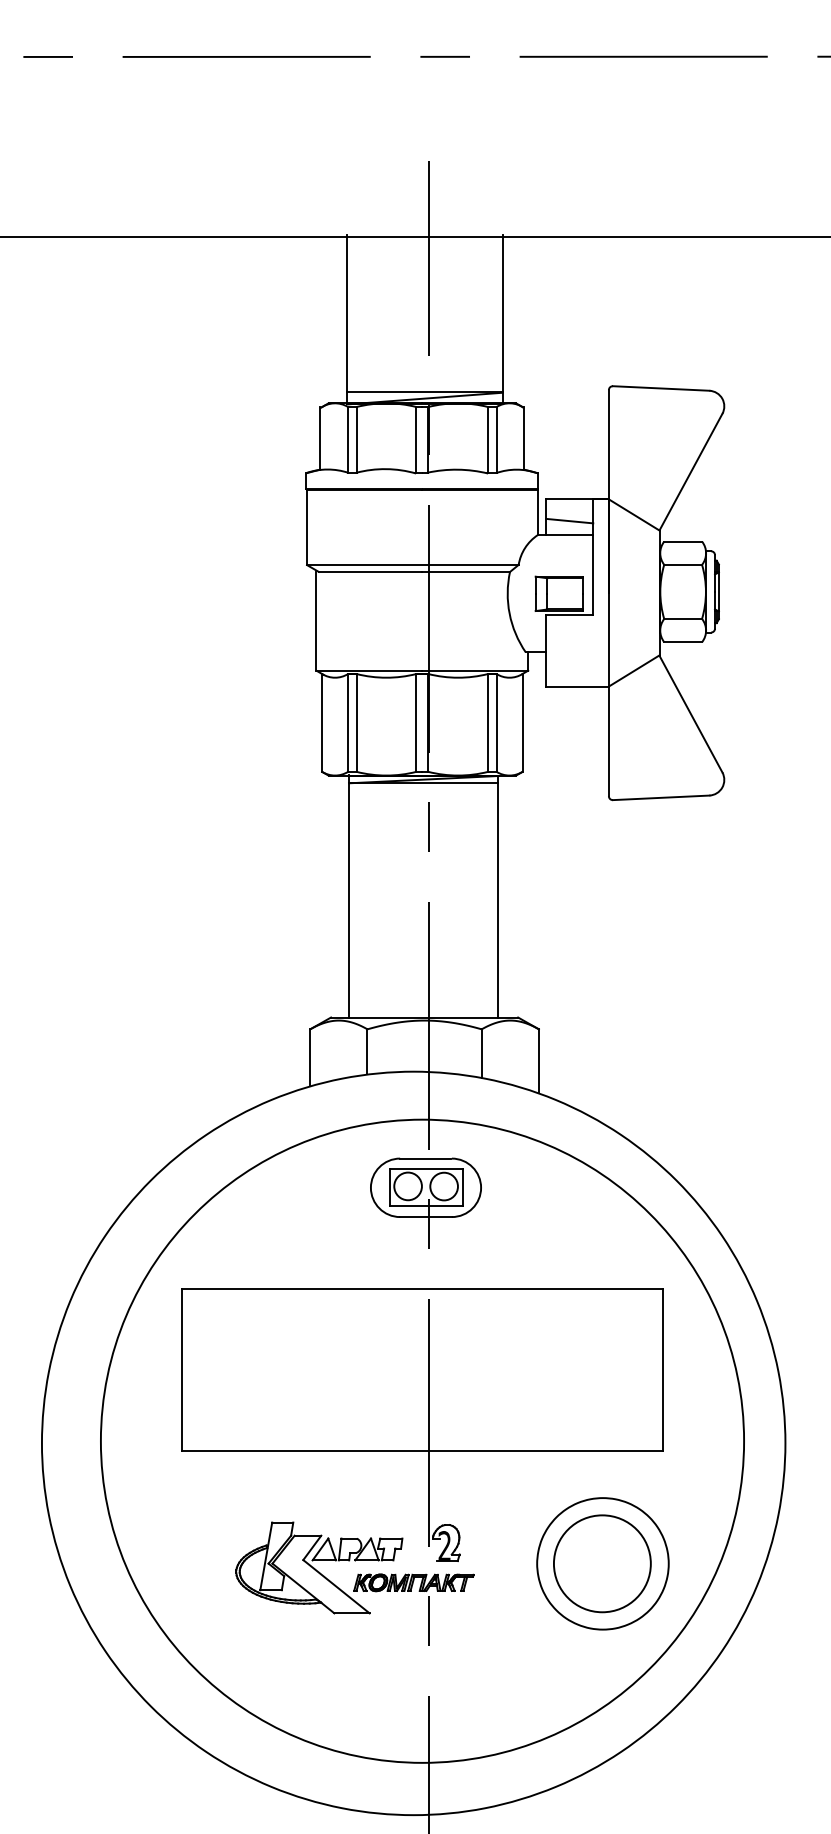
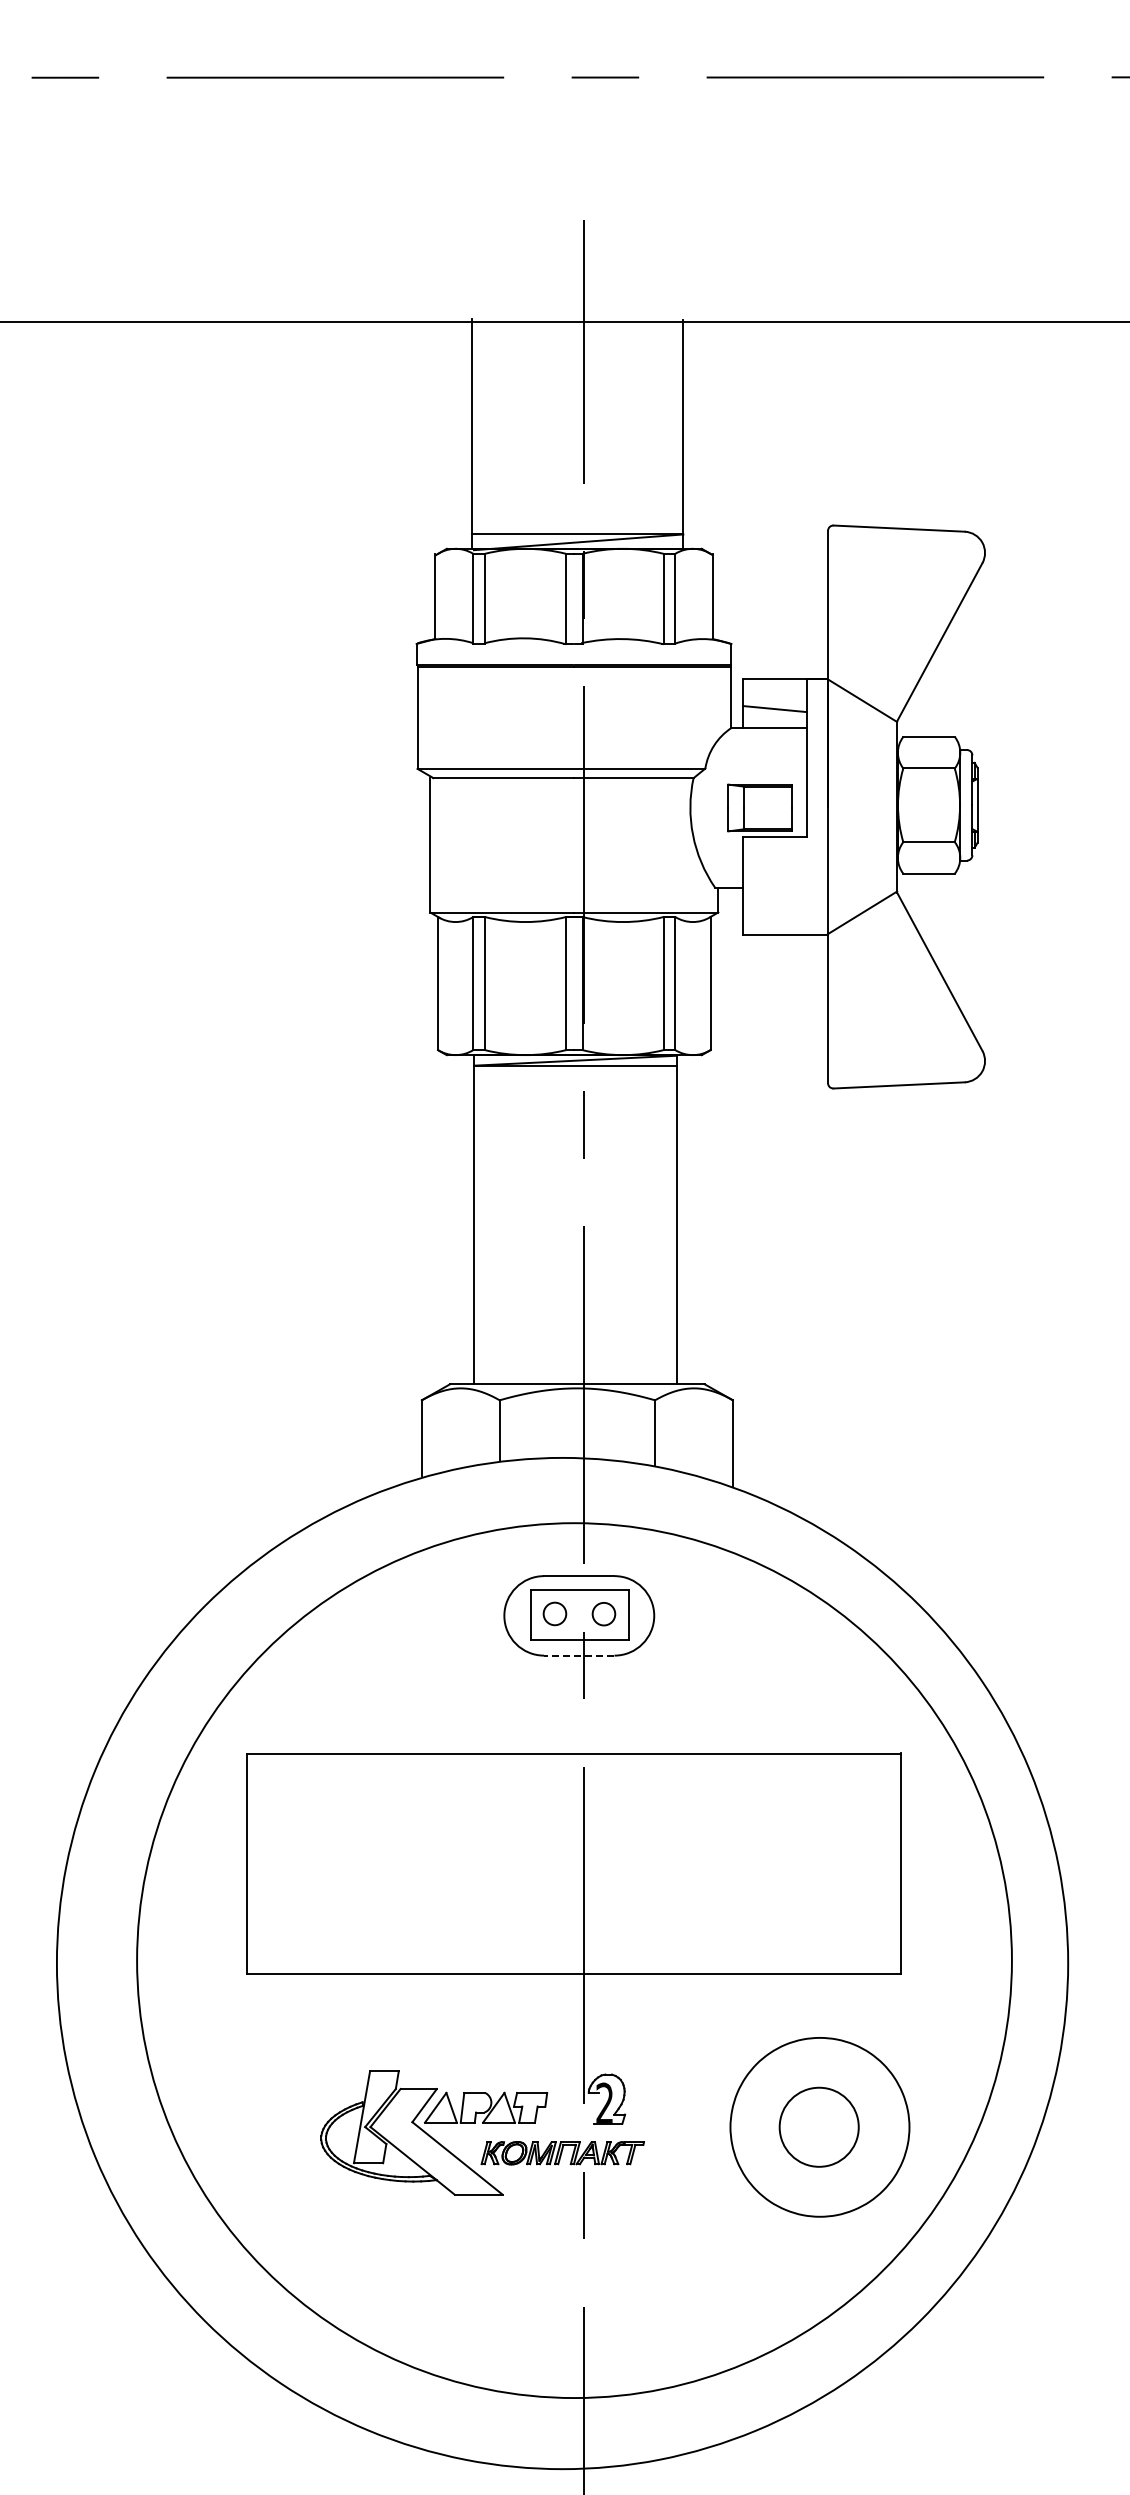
circle: (407, 1186) -> (554, 1613), size x0.6
circle: (443, 1186) -> (603, 1613), size x0.6
line: (425, 1216) -> (578, 1655), solid -> dashed
circle: (602, 1563) -> (819, 2127), size x0.6

